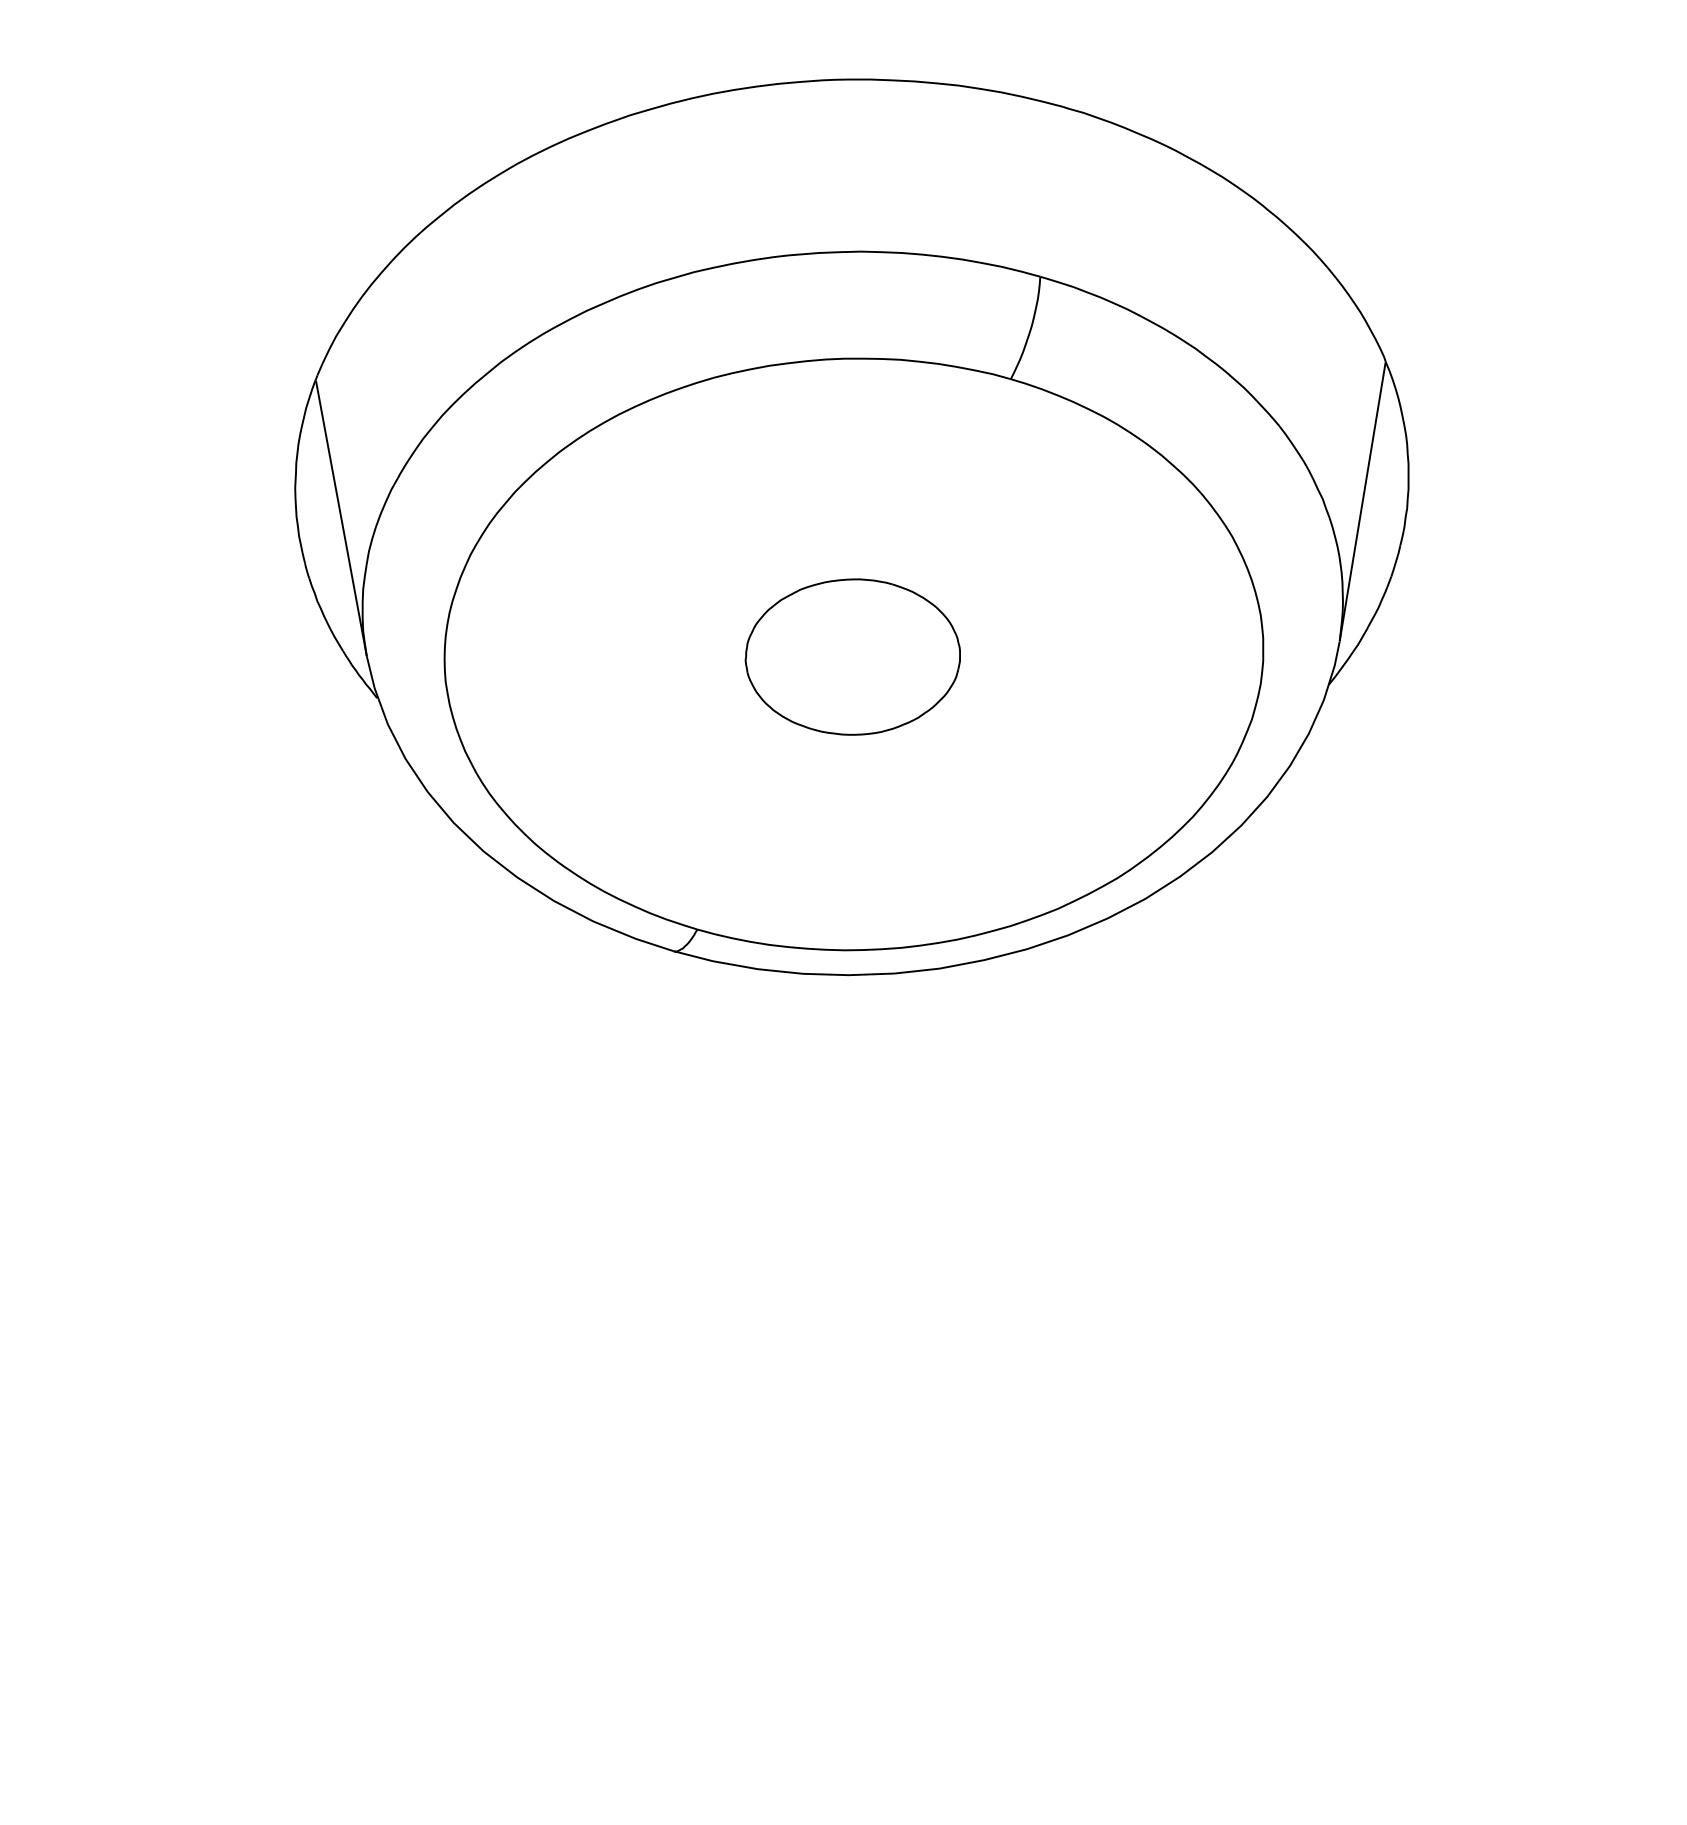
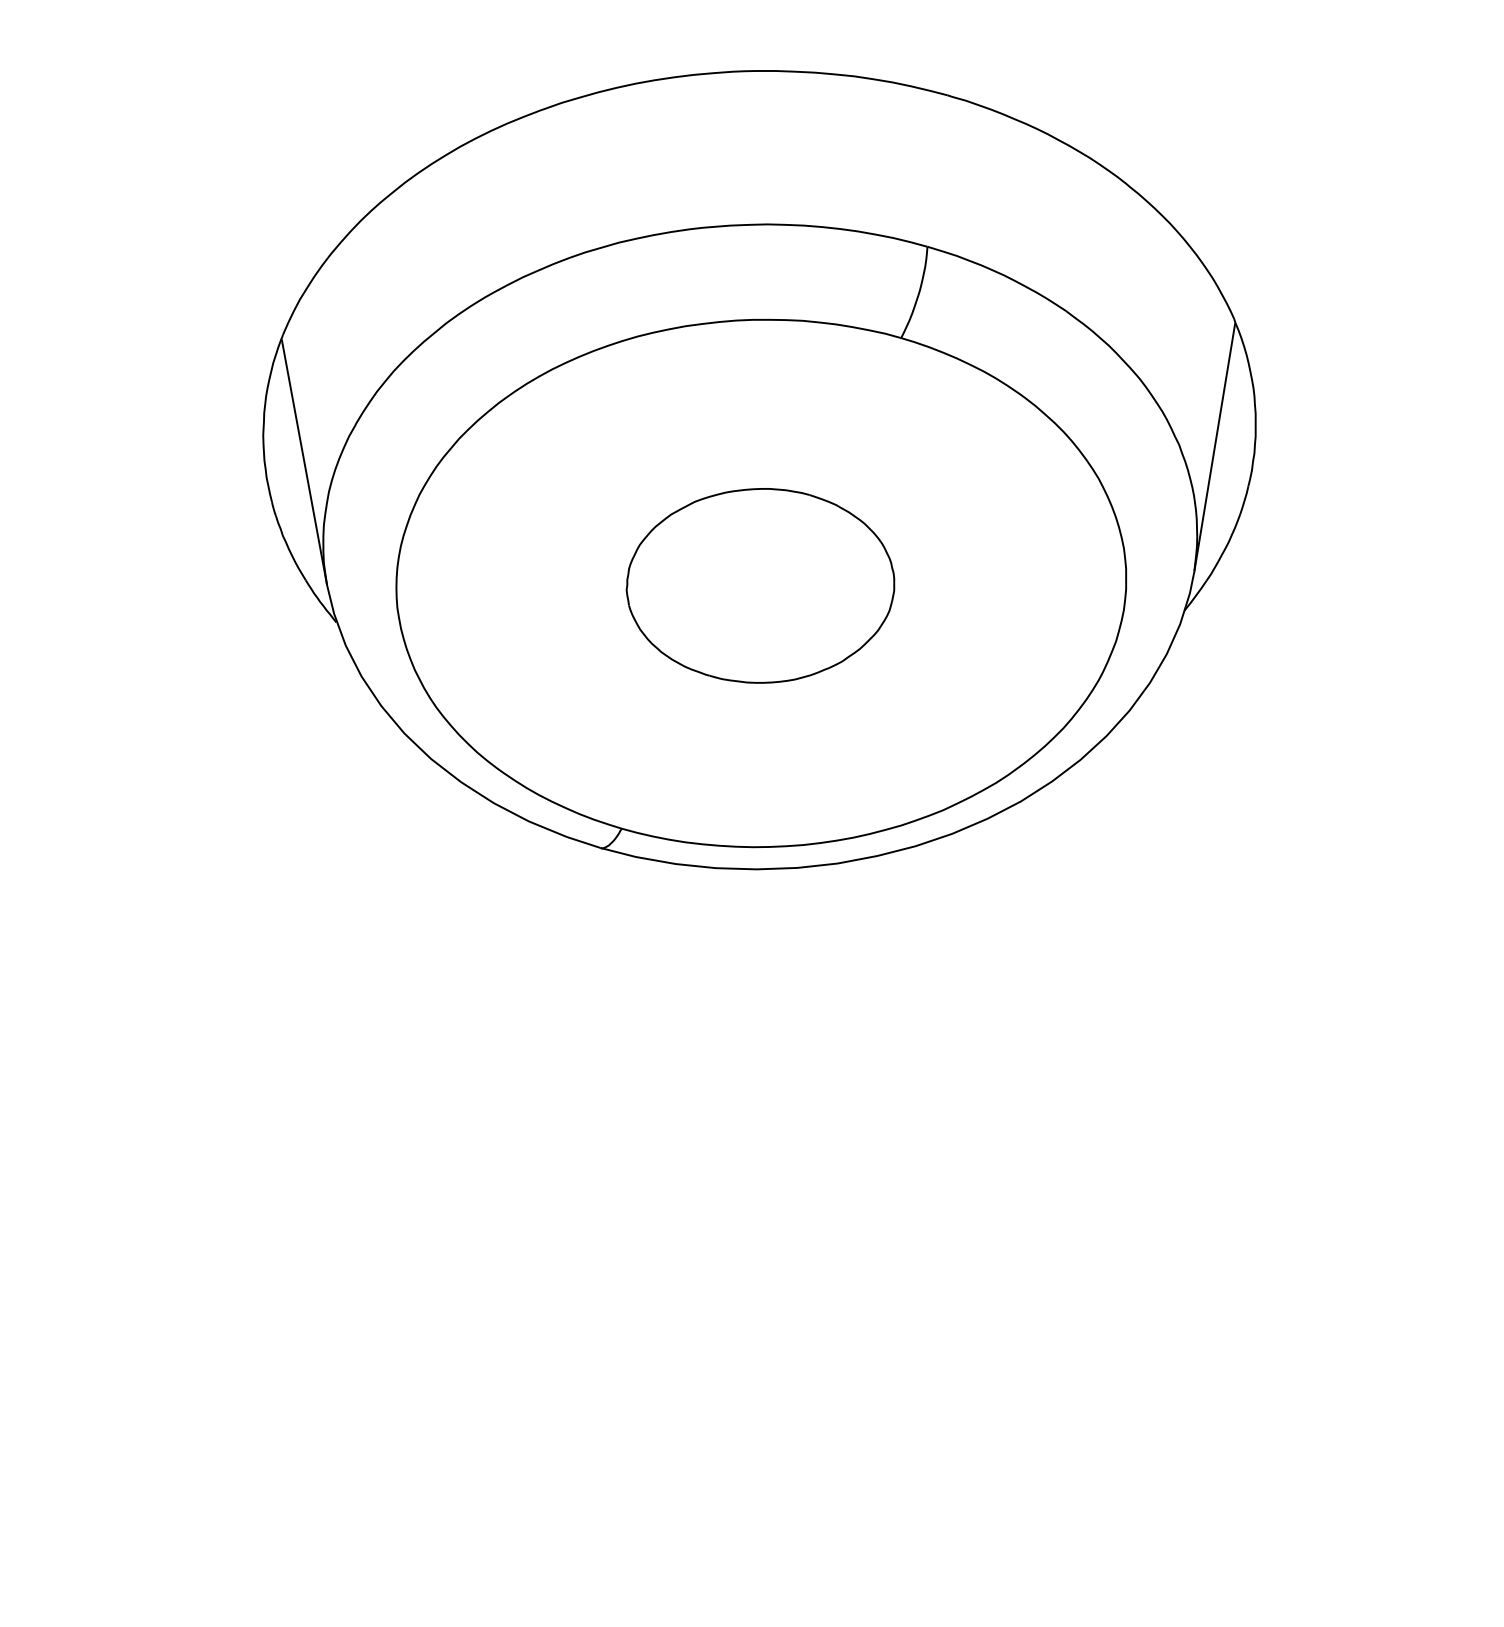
part: (852, 656) -> (760, 585), size x1.4

